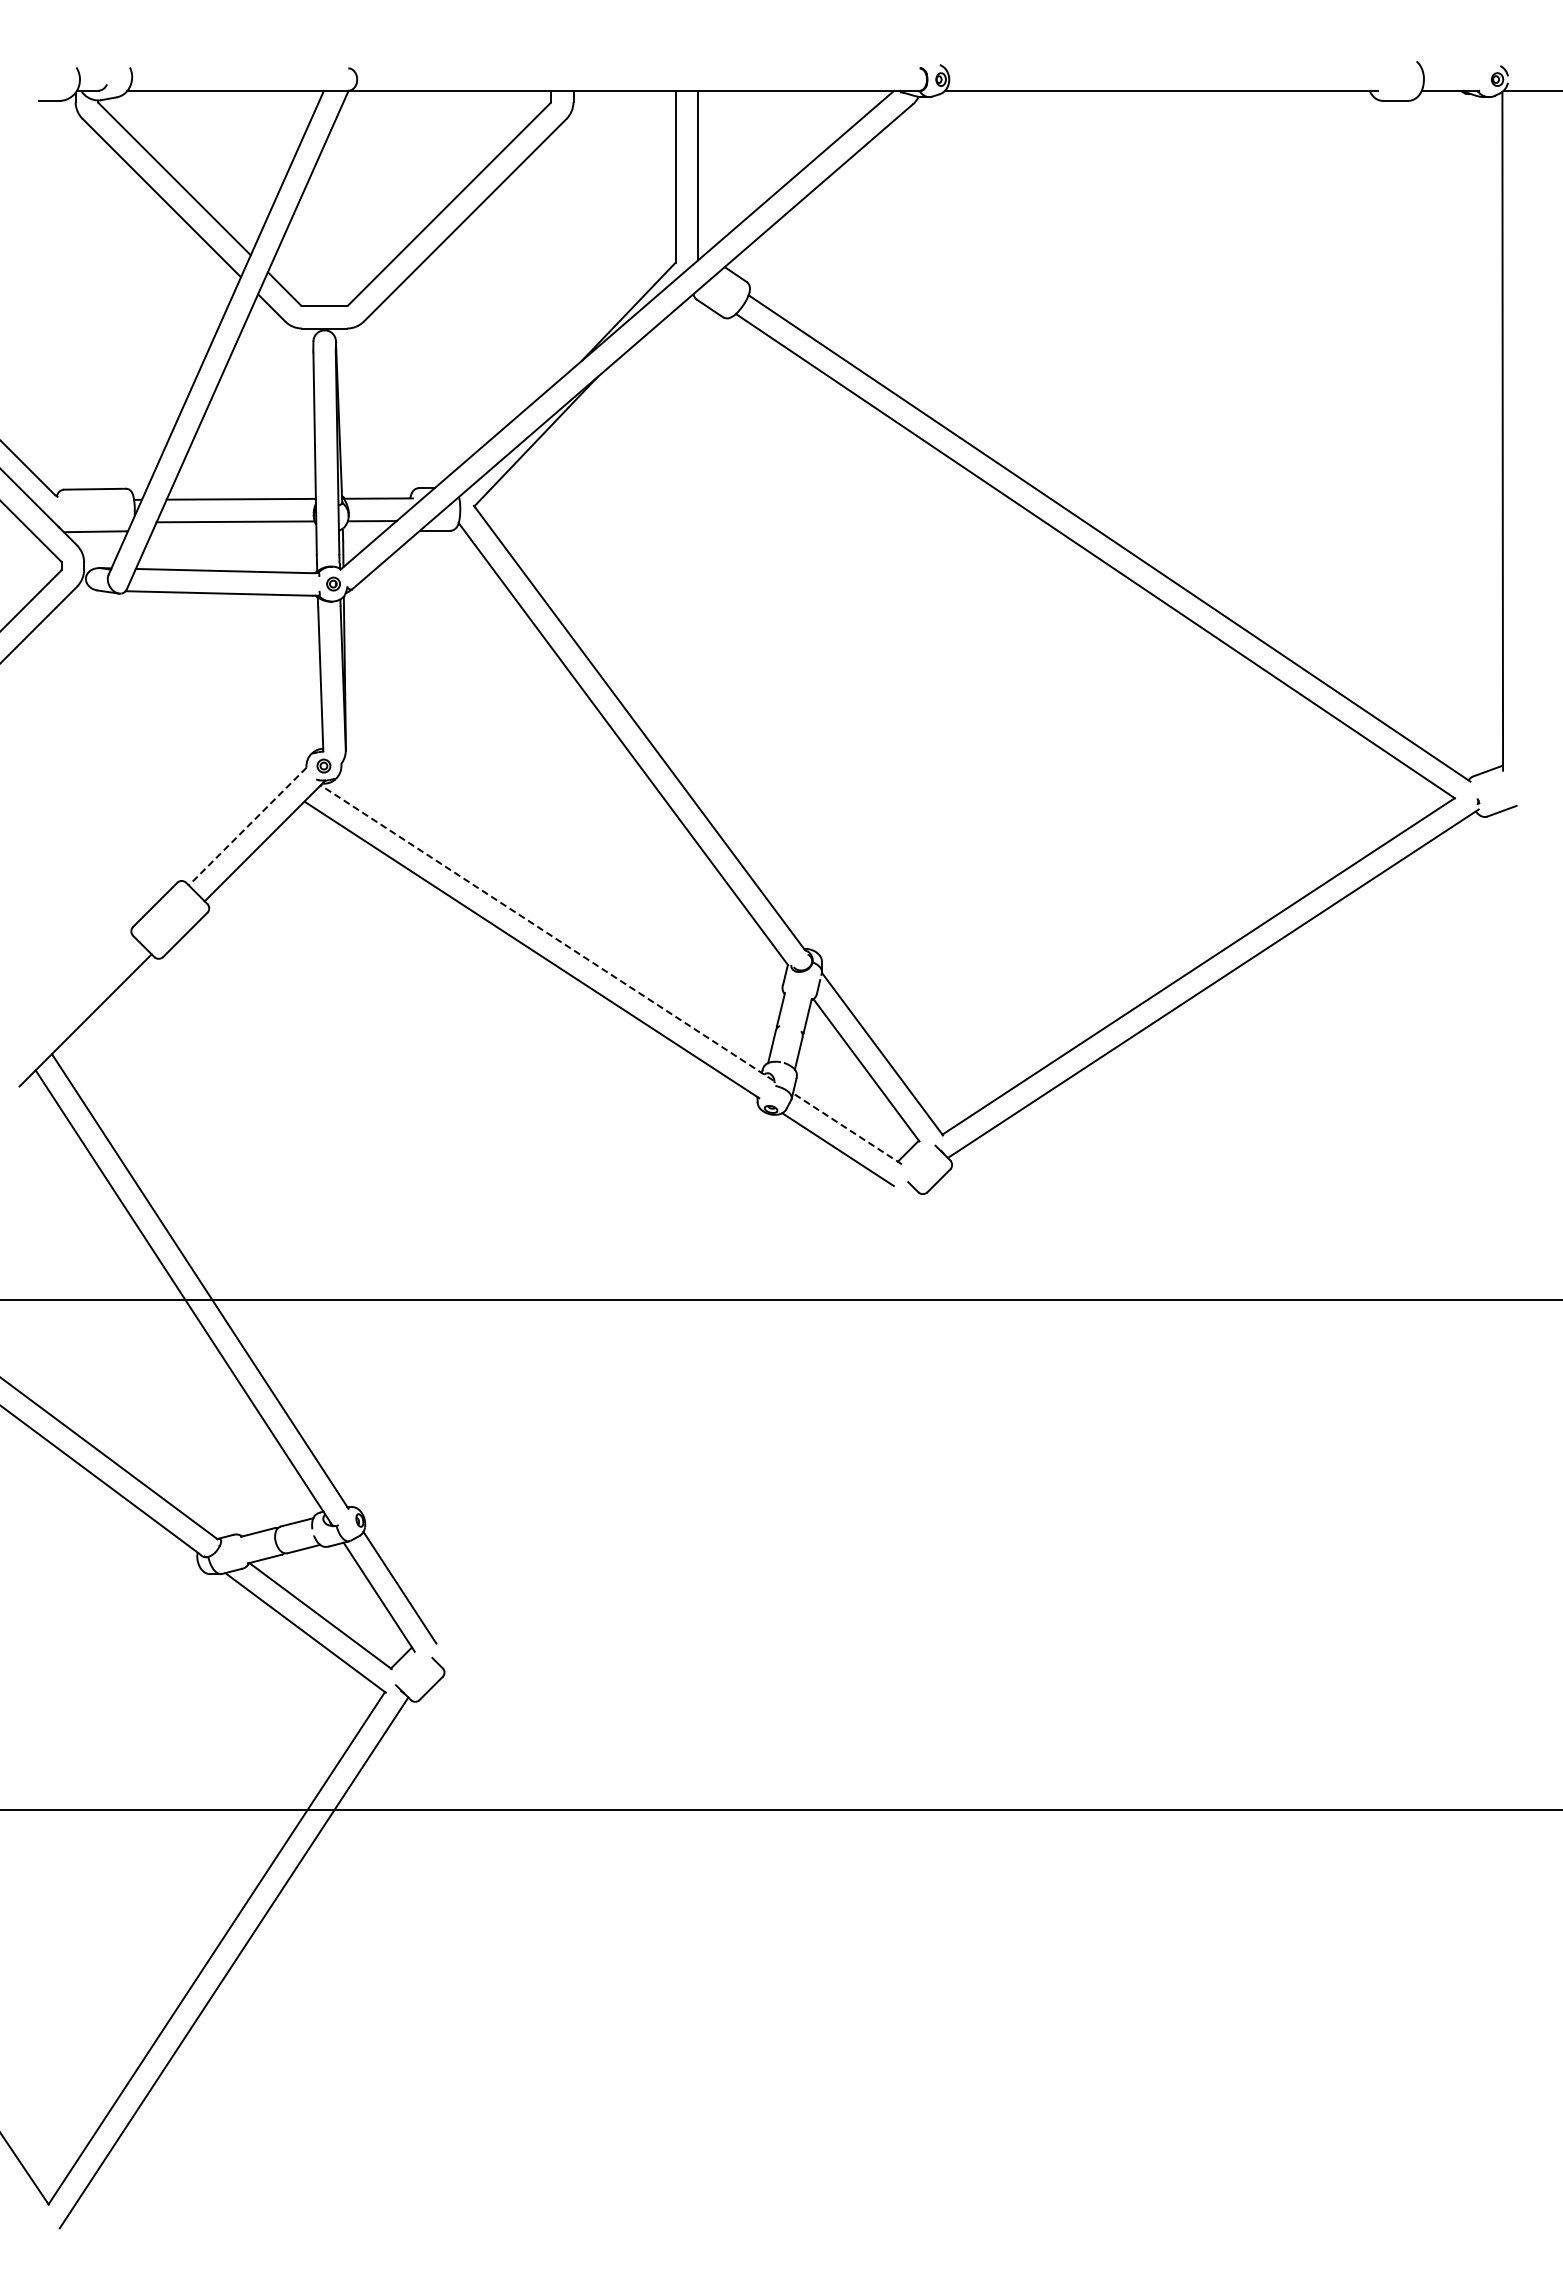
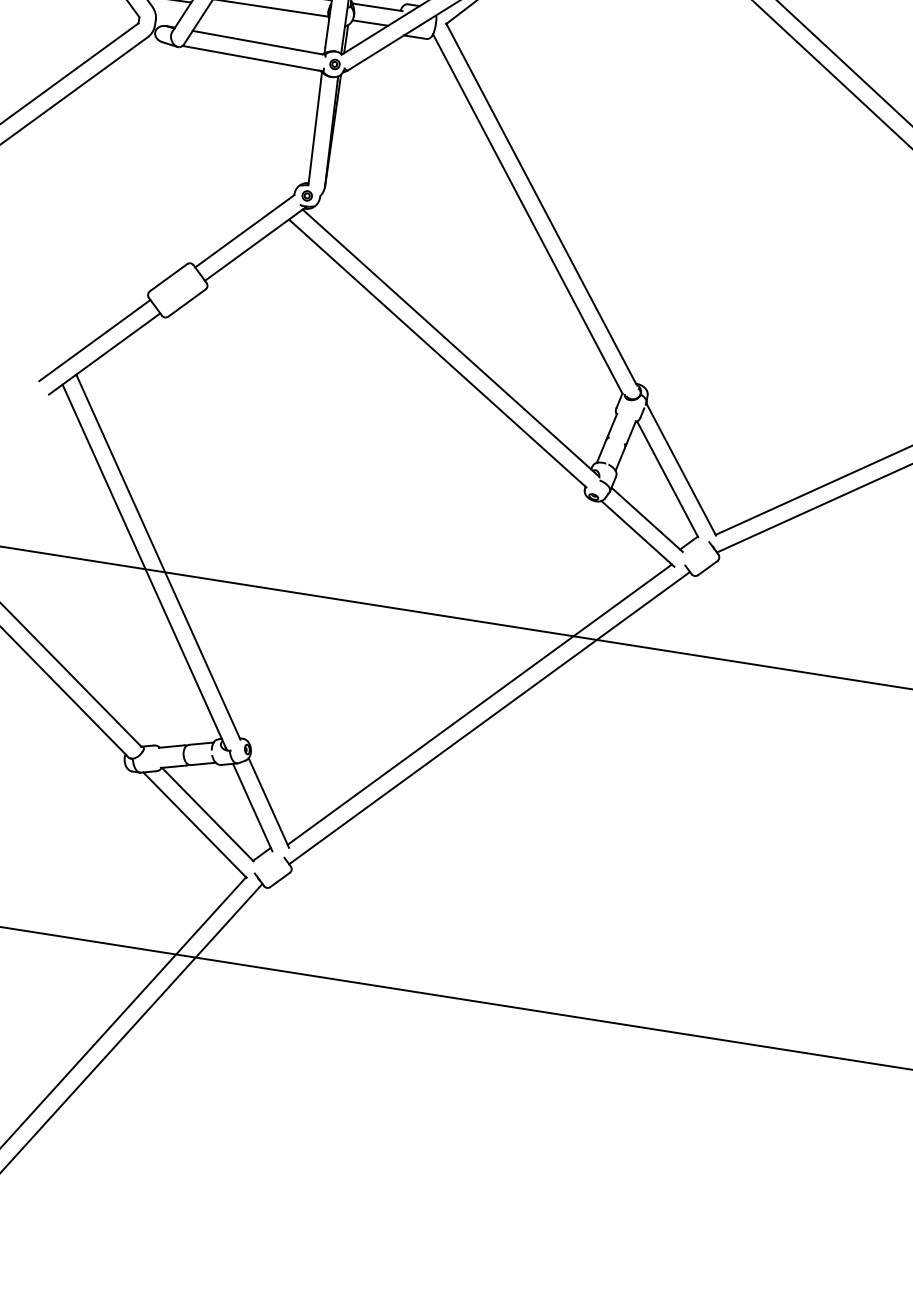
line: (247, 826) -> (244, 231), dashed -> solid
line: (546, 932) -> (450, 342), dashed -> solid
line: (69, 1004) -> (94, 340), added
line: (847, 1128) -> (647, 519), dashed -> solid
line: (661, 1411) -> (479, 704), added
line: (677, 1427) -> (489, 717), added

